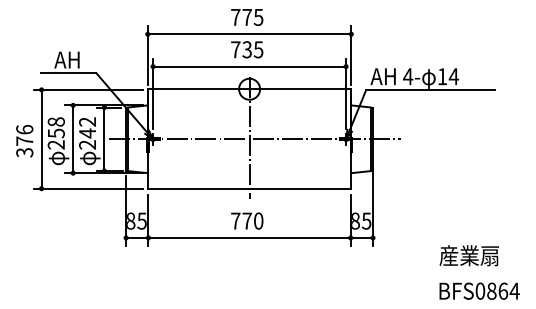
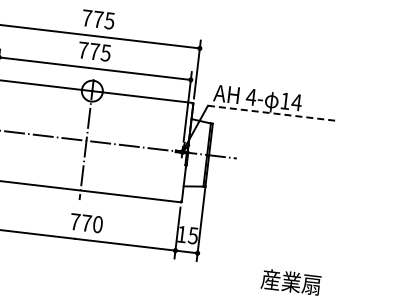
text: (246, 49) -> (93, 51), 735 -> 775
line: (430, 90) -> (271, 113), solid -> dashed
text: (247, 220) -> (86, 222), moved
text: (356, 220) -> (183, 233), 85 -> 15

